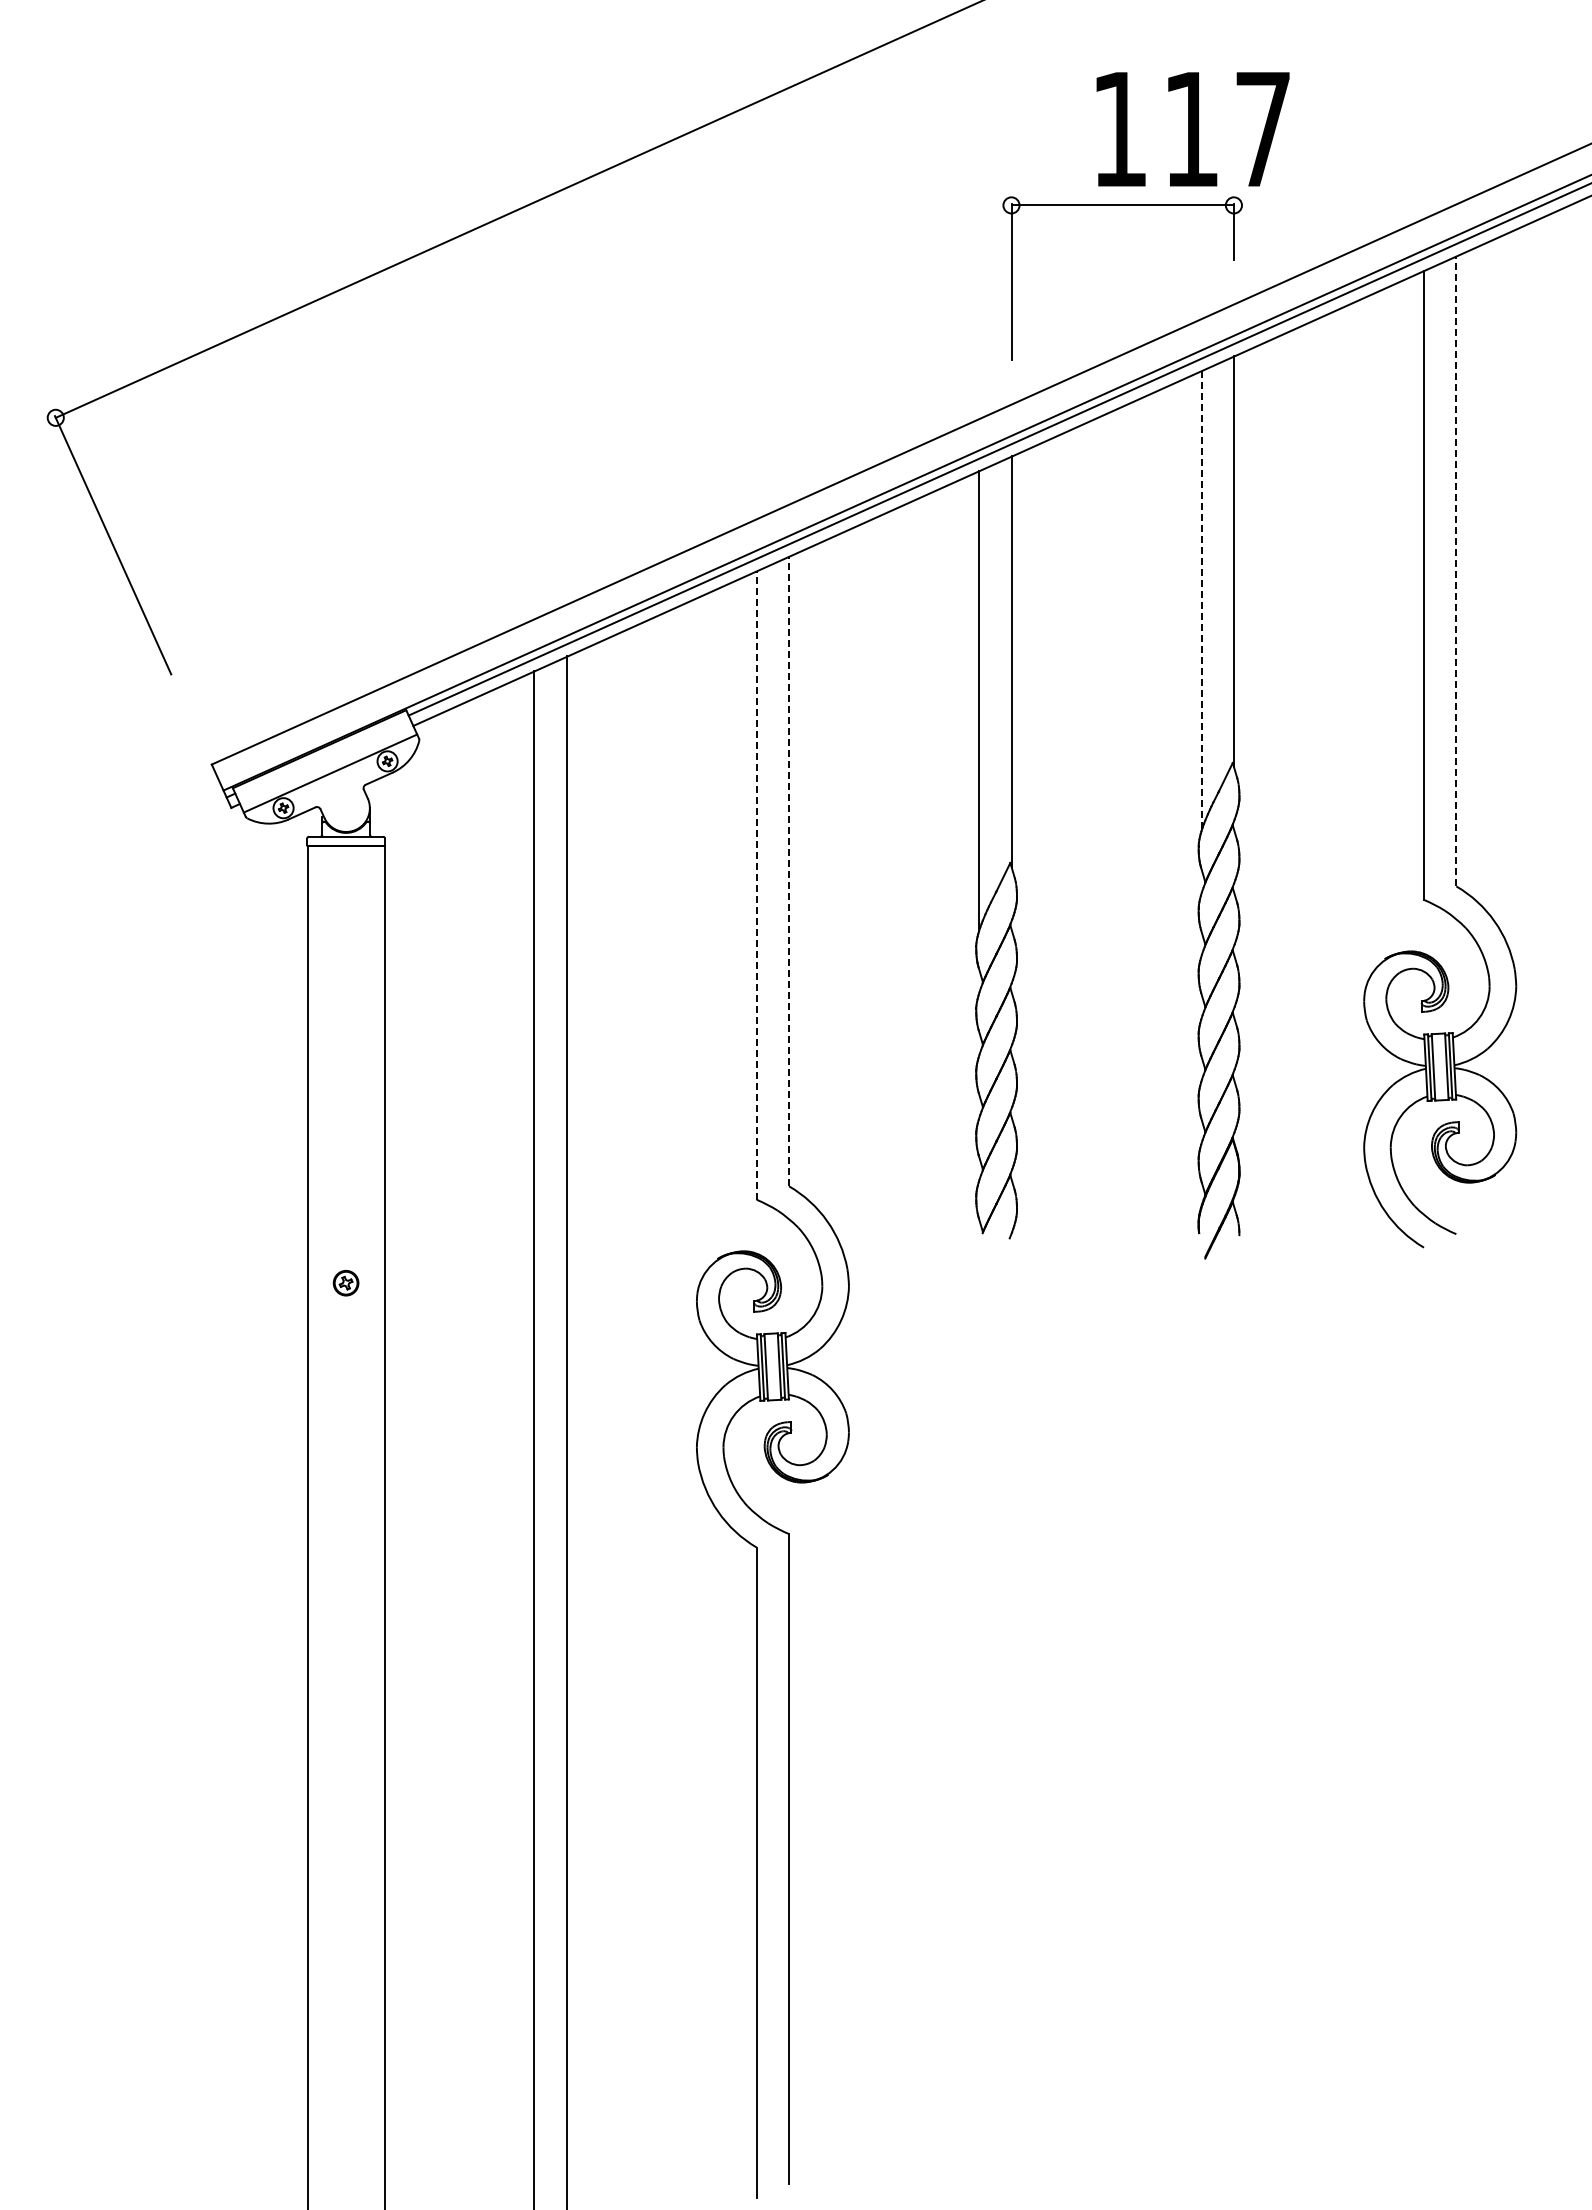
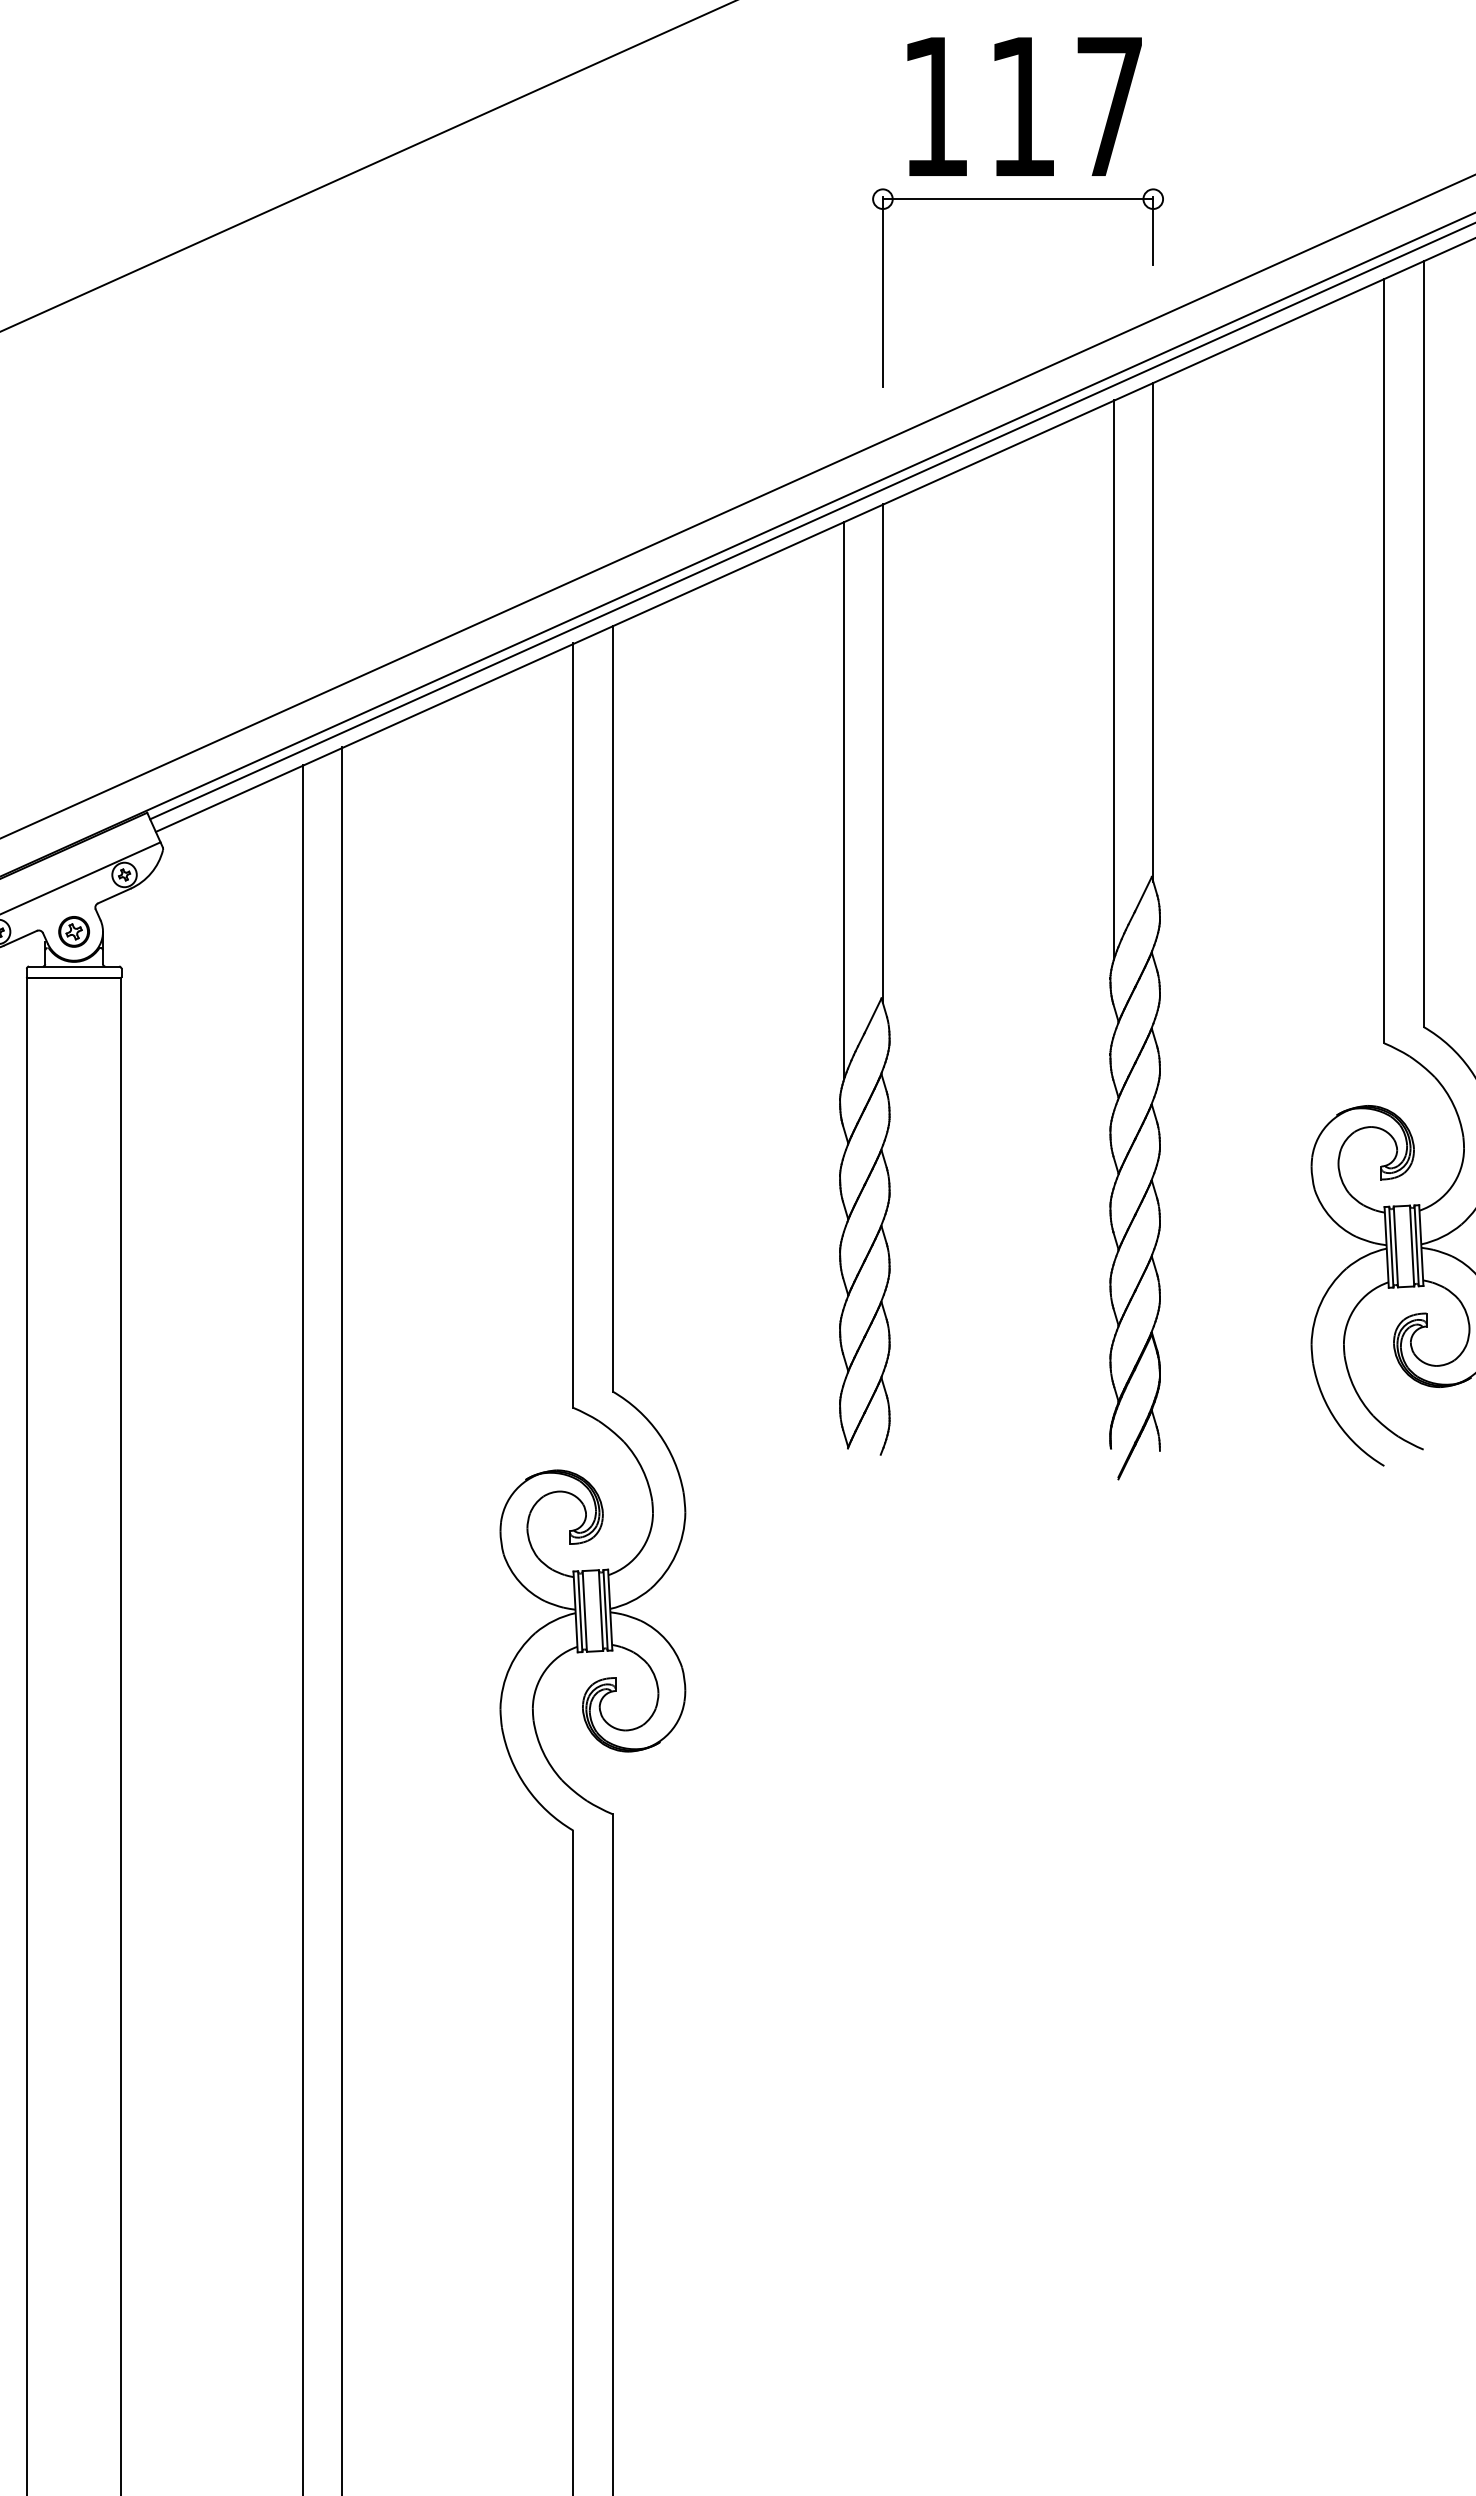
text: (1192, 129) -> (1023, 106), moved
line: (1456, 570) -> (1423, 642), dashed -> solid
line: (1201, 599) -> (1113, 678), dashed -> solid
line: (789, 870) -> (613, 1007), dashed -> solid
line: (756, 884) -> (572, 1024), dashed -> solid
part: (345, 1283) -> (73, 932), moved

